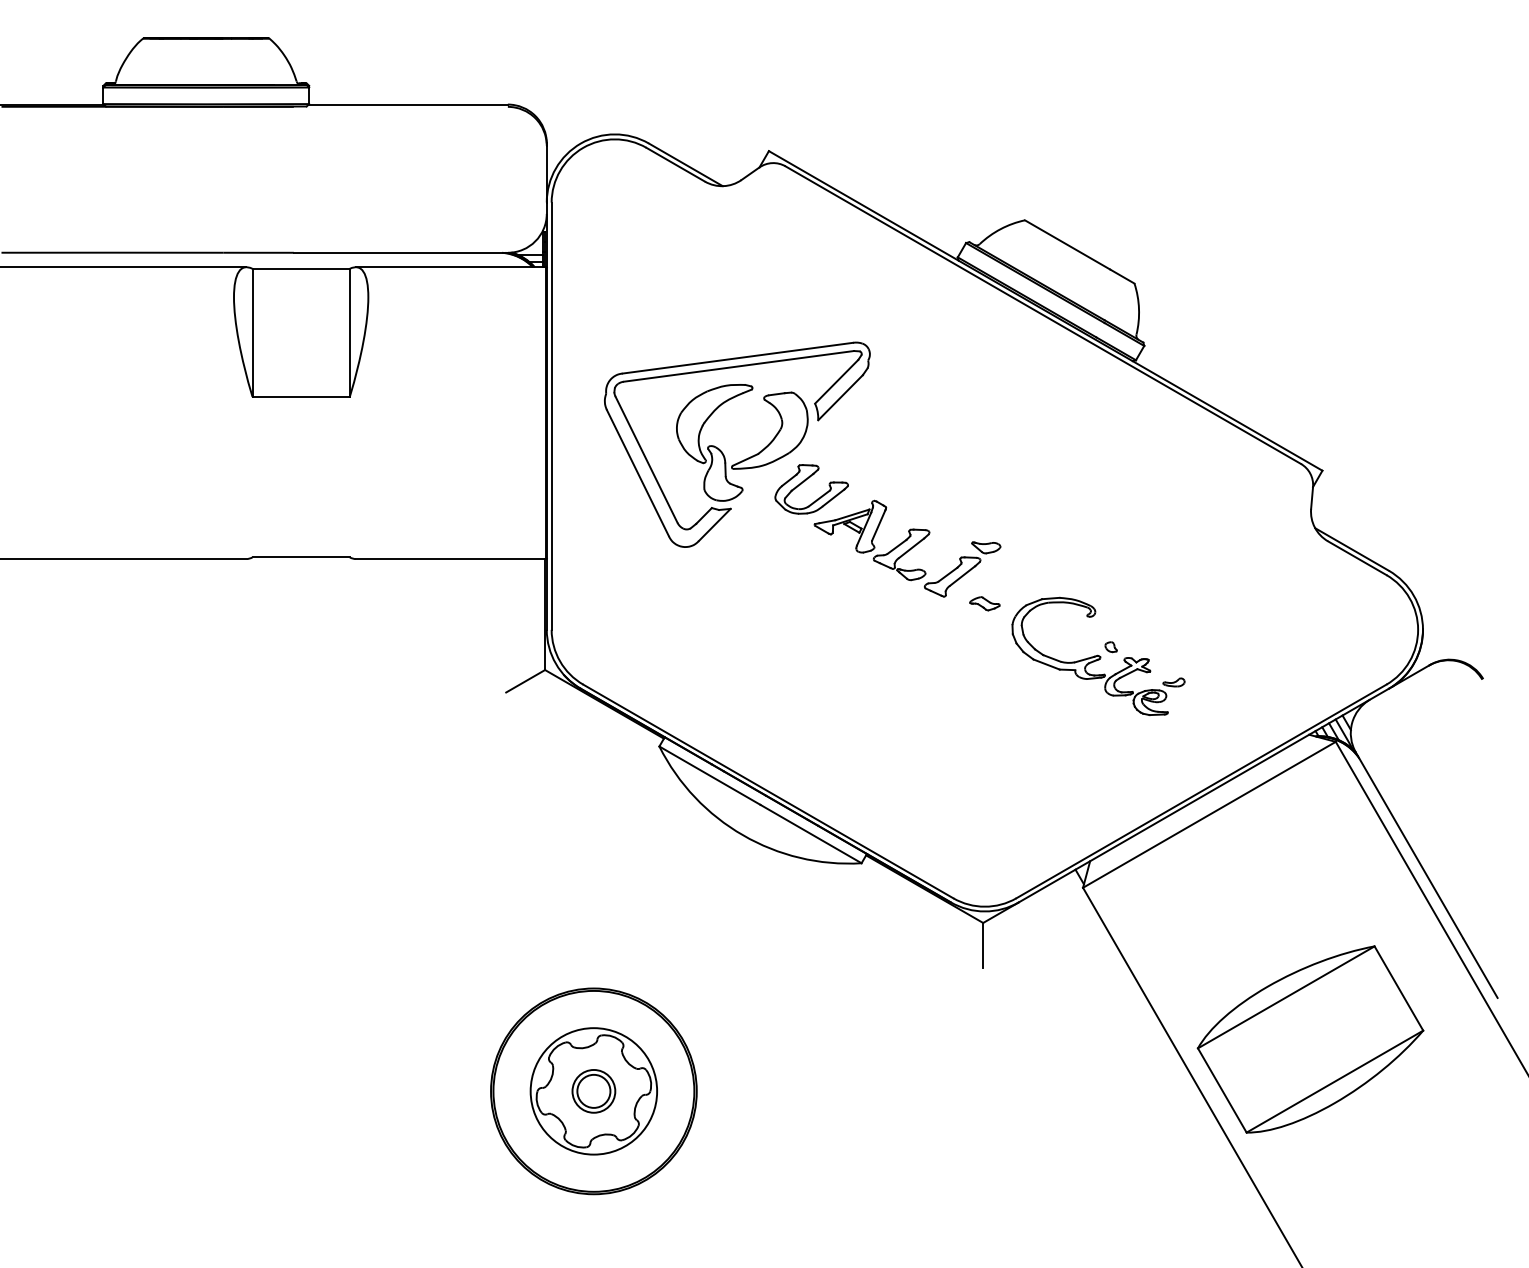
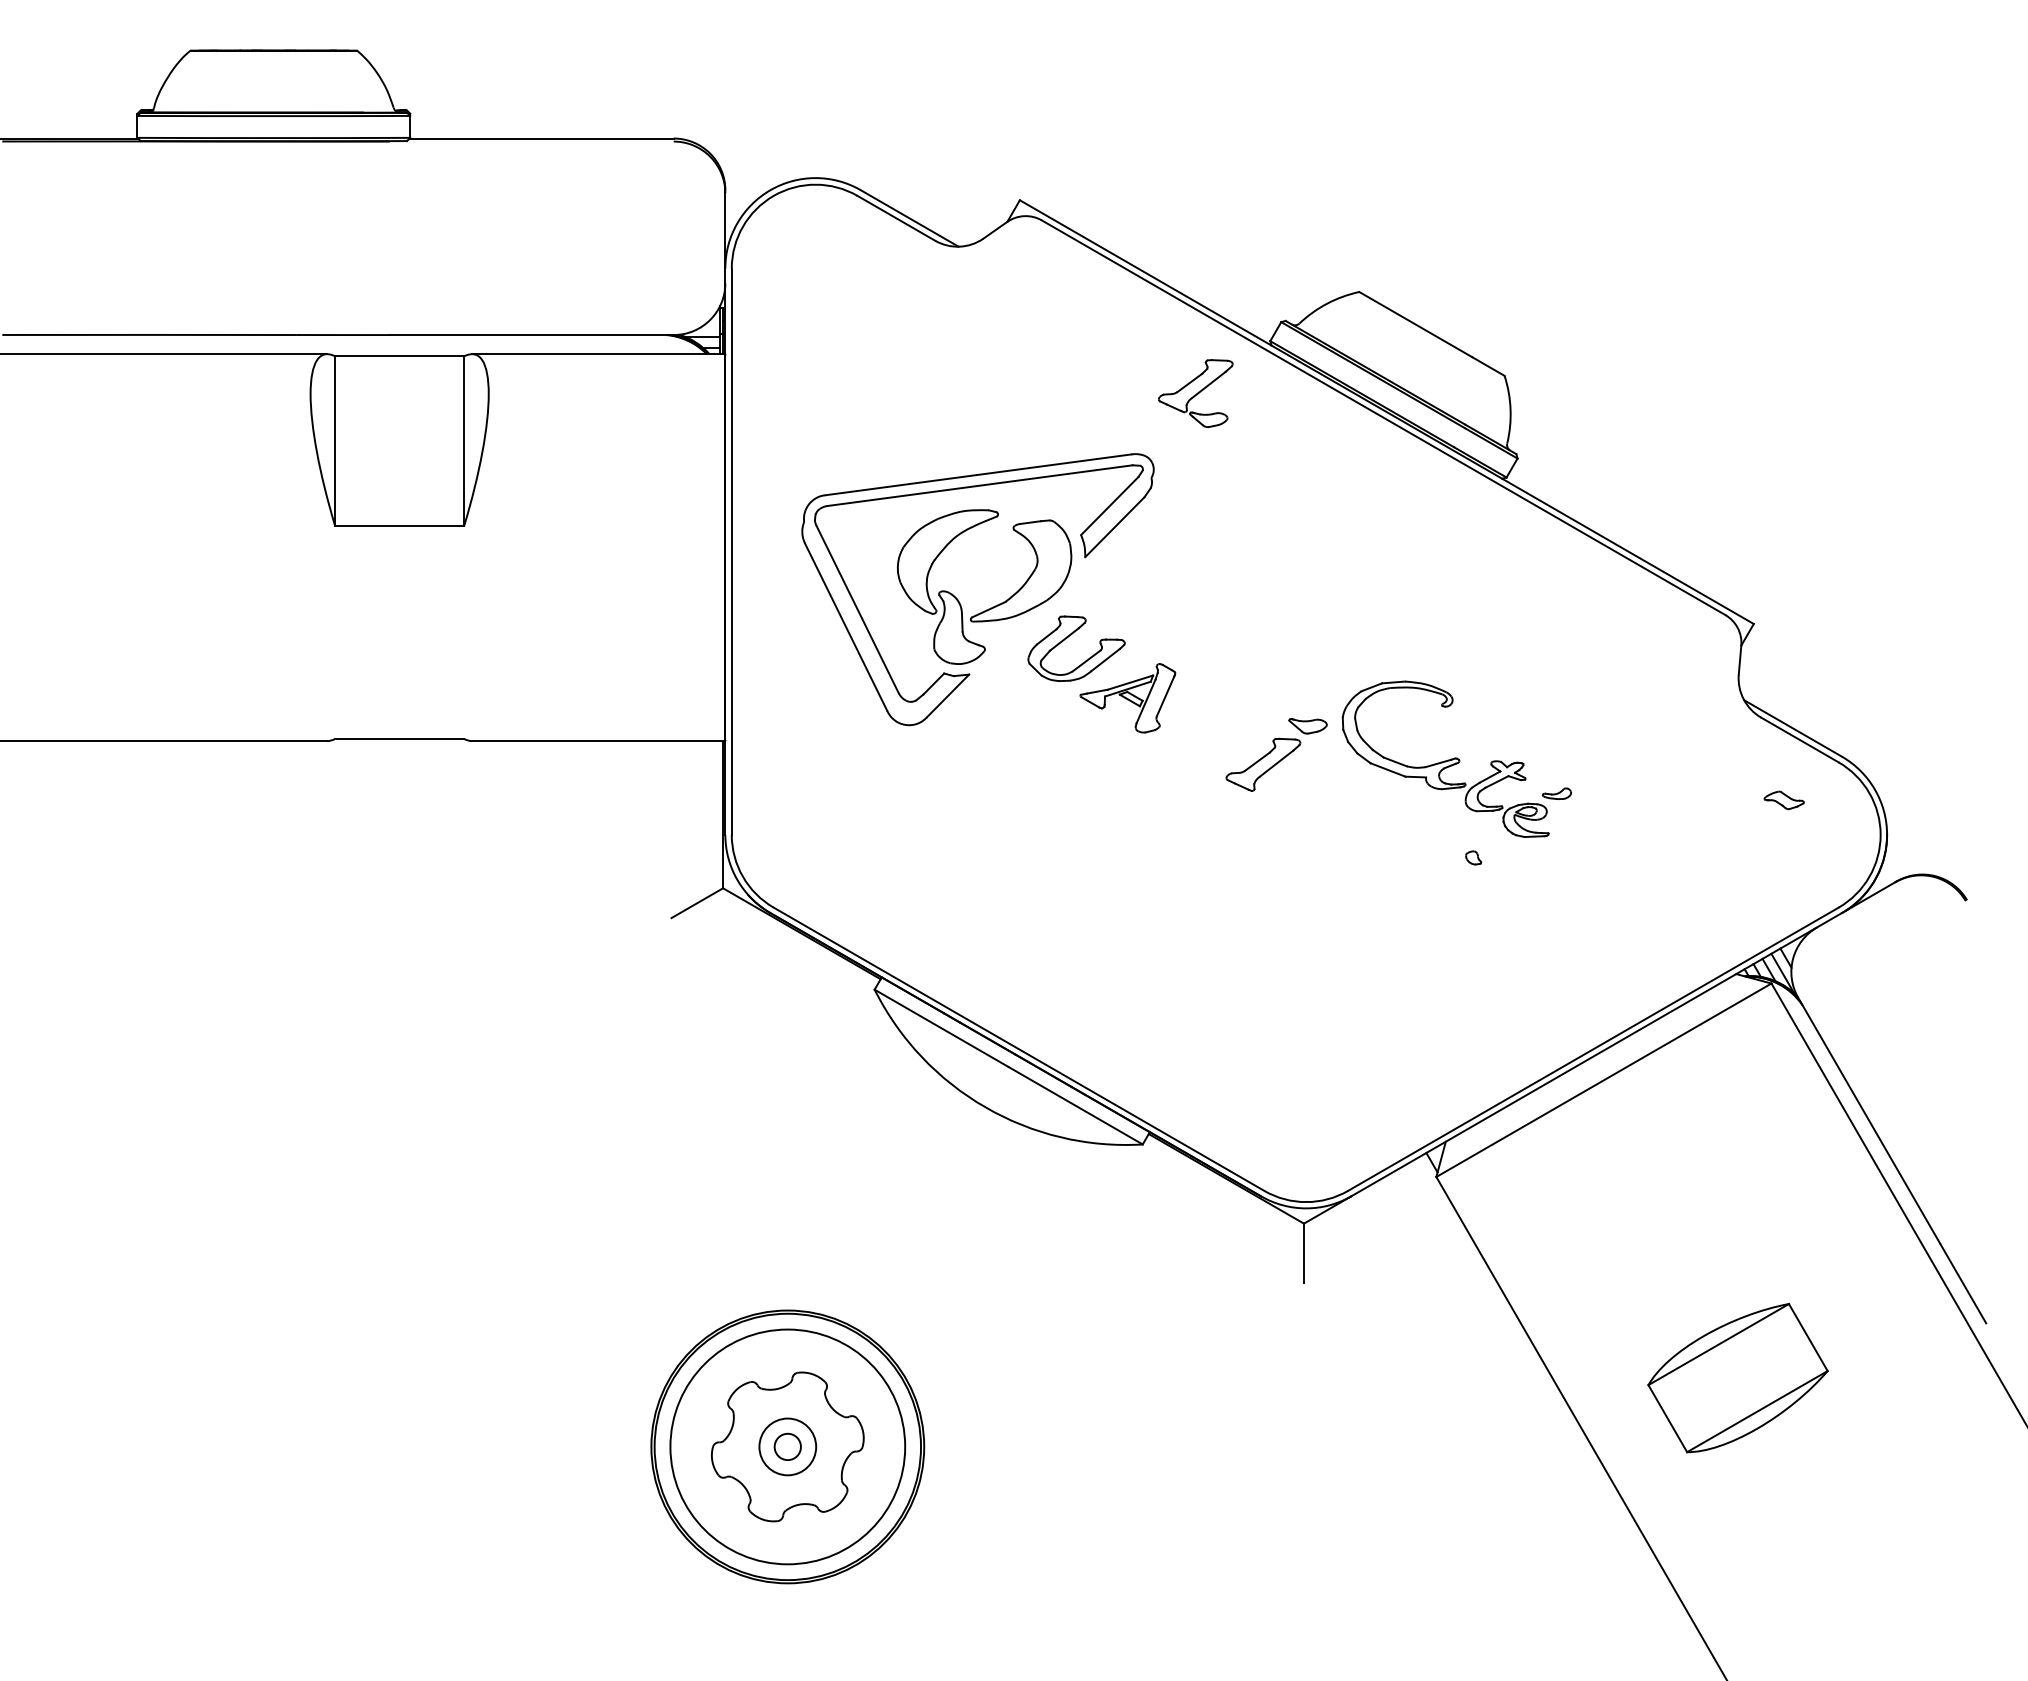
part: (901, 554) -> (1195, 393), moved
part: (984, 603) -> (1783, 800), moved
part: (1098, 655) -> (1456, 758), moved
part: (1310, 1039) -> (1737, 1377), size x0.6
circle: (593, 1091) -> (787, 1446), size x0.6
circle: (593, 1091) -> (787, 1446), size x1.4

